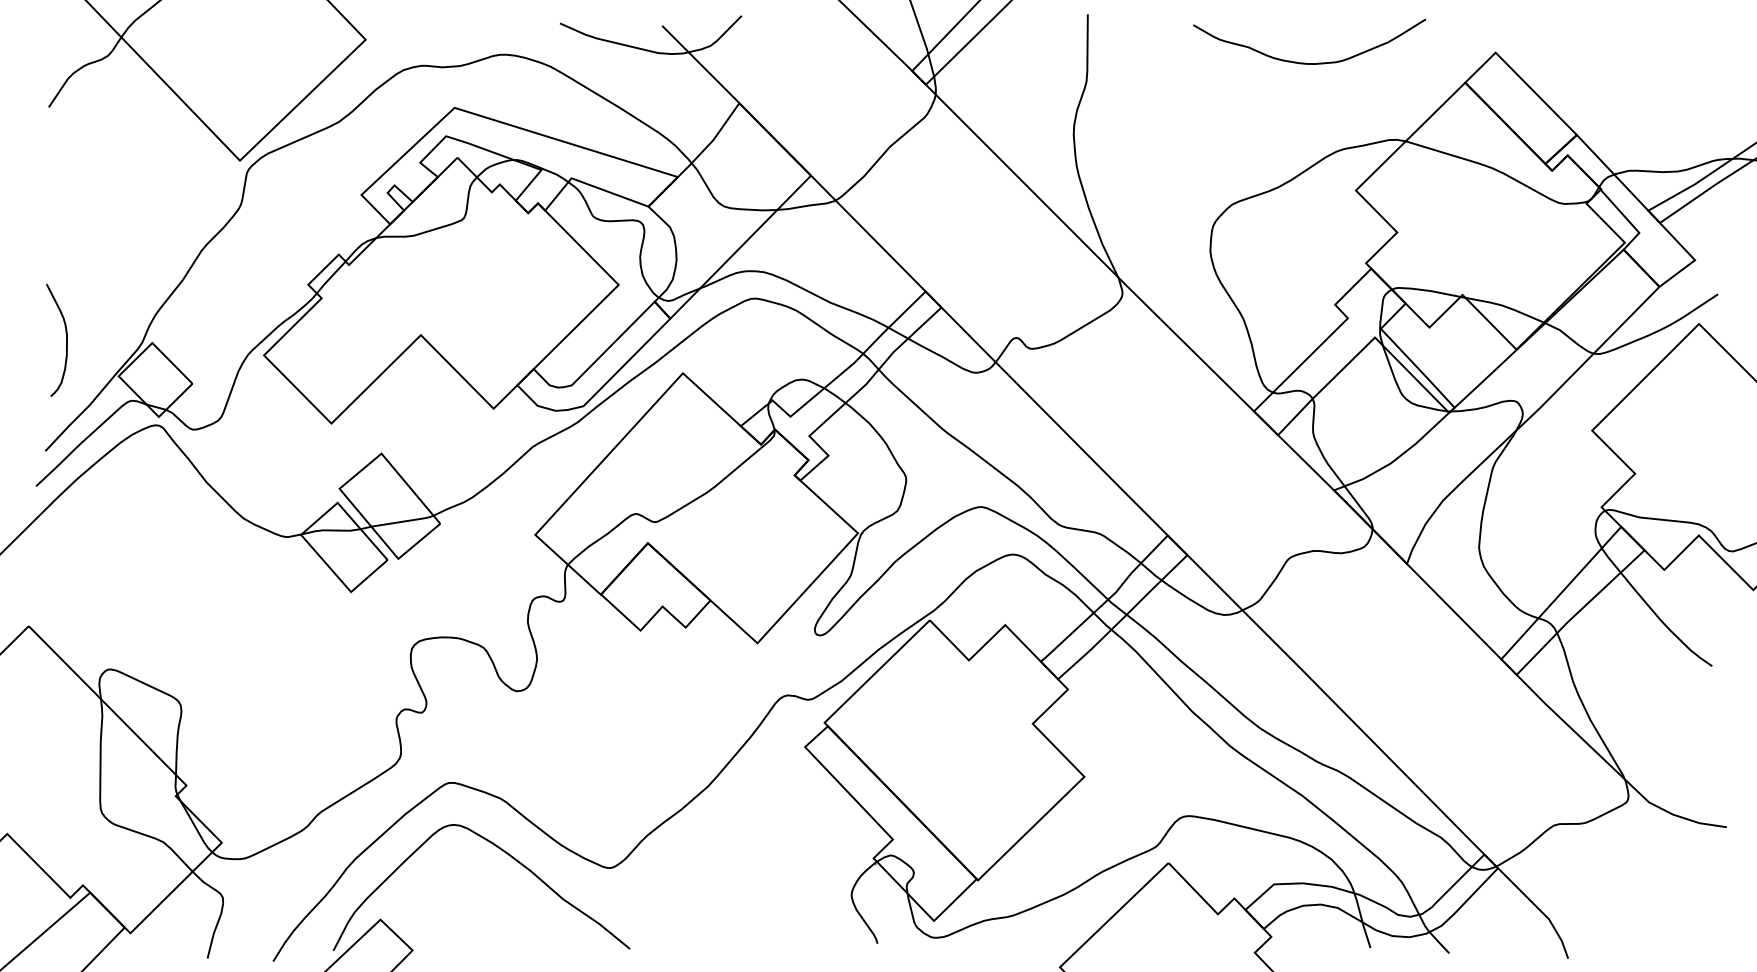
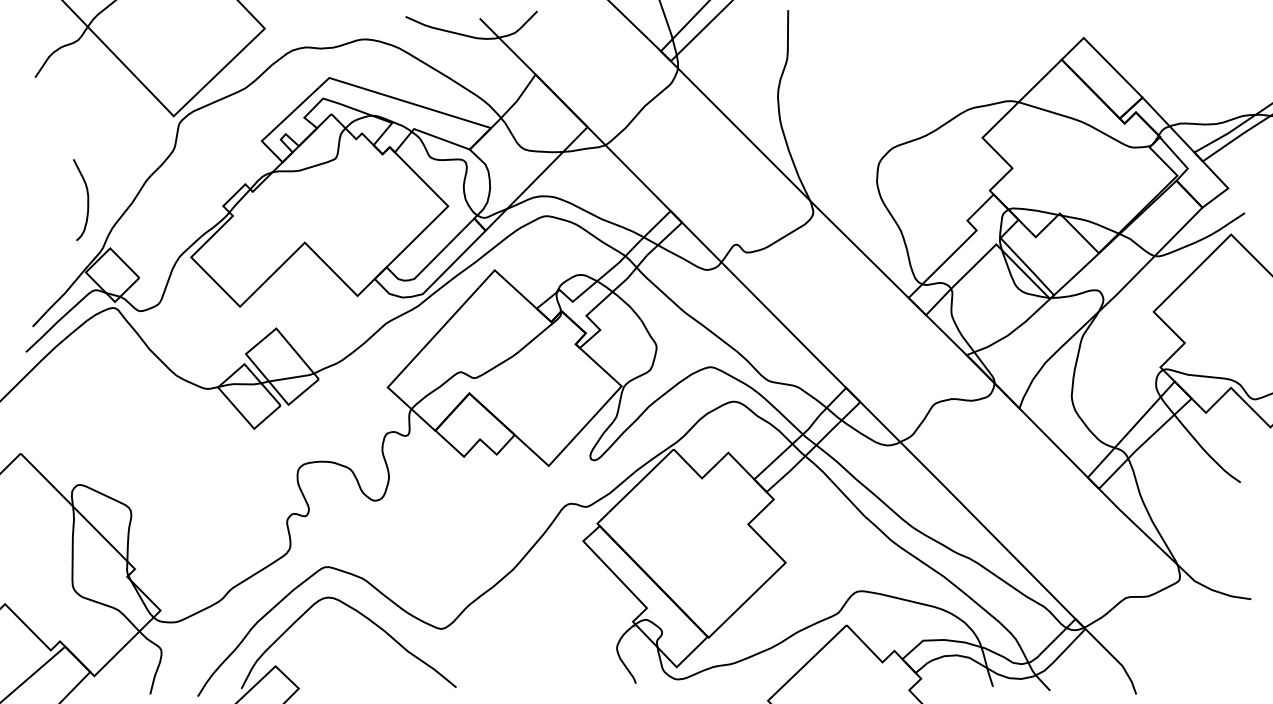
curve: (1305, 62) -> (945, 45), removed
curve: (66, 340) -> (87, 200), moved

